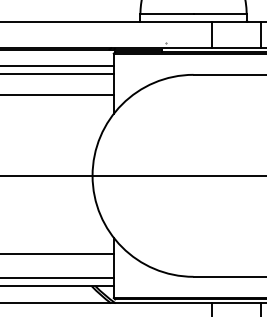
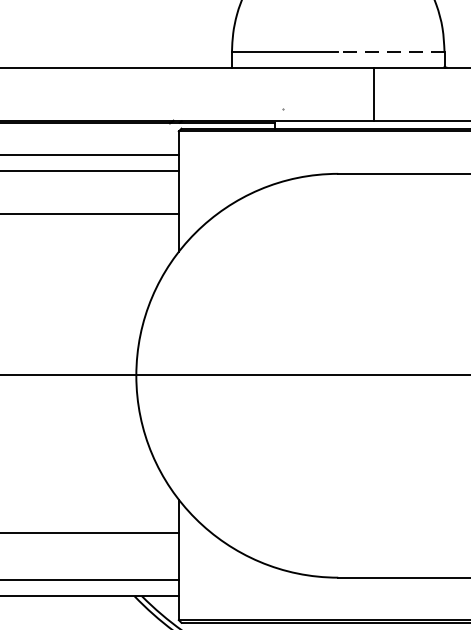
line: (220, 13) -> (392, 51), solid -> dashed

